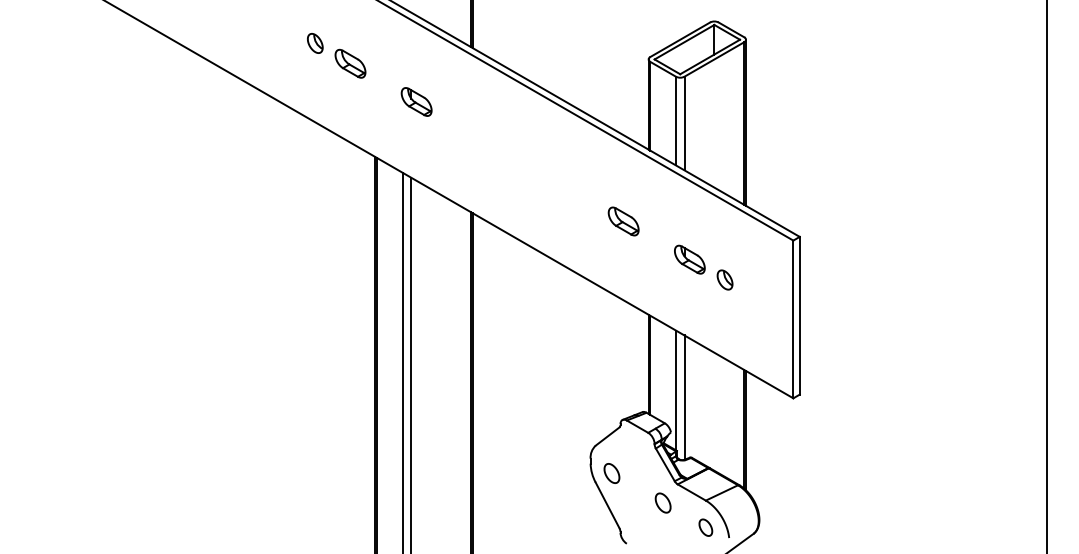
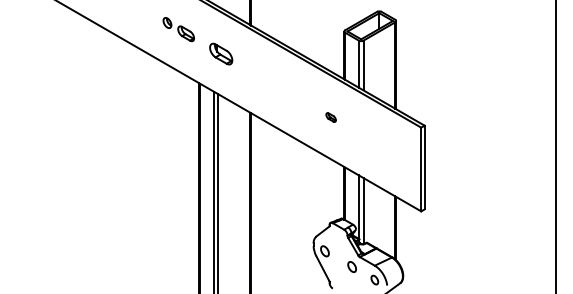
part: (417, 100) -> (221, 53), size x1.4
part: (622, 221) -> (330, 117), size x0.6
part: (703, 266) -> (373, 141), removed

